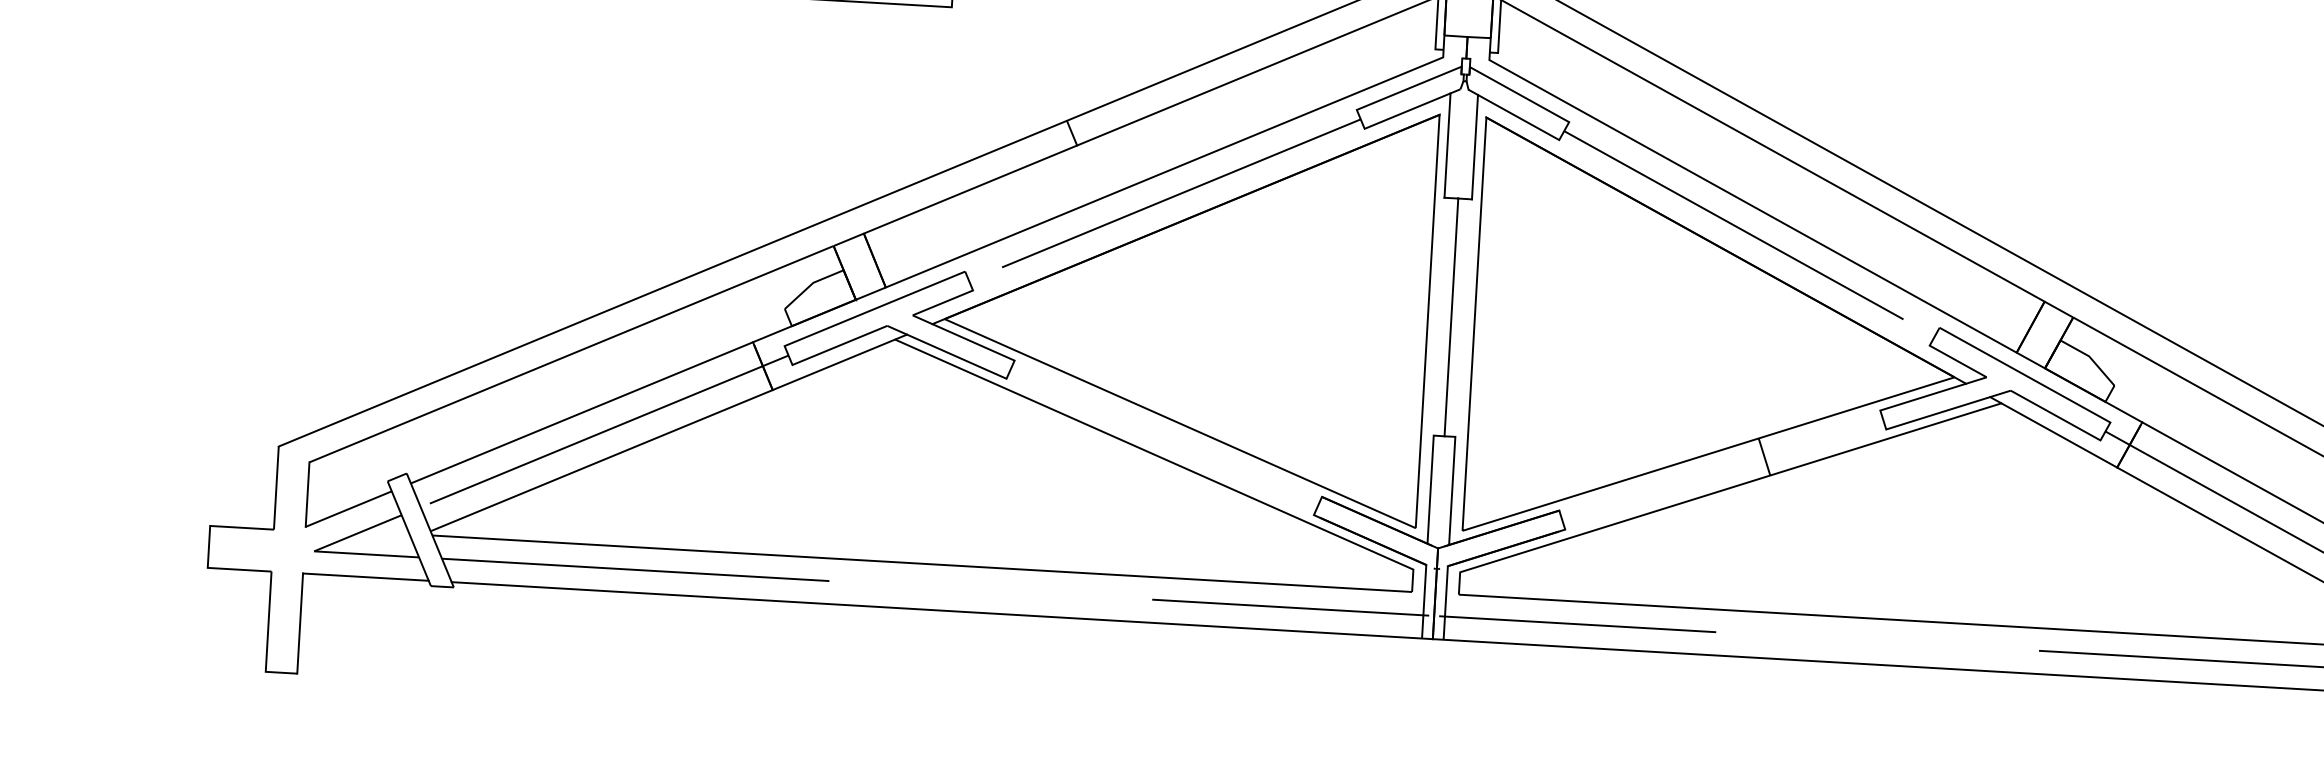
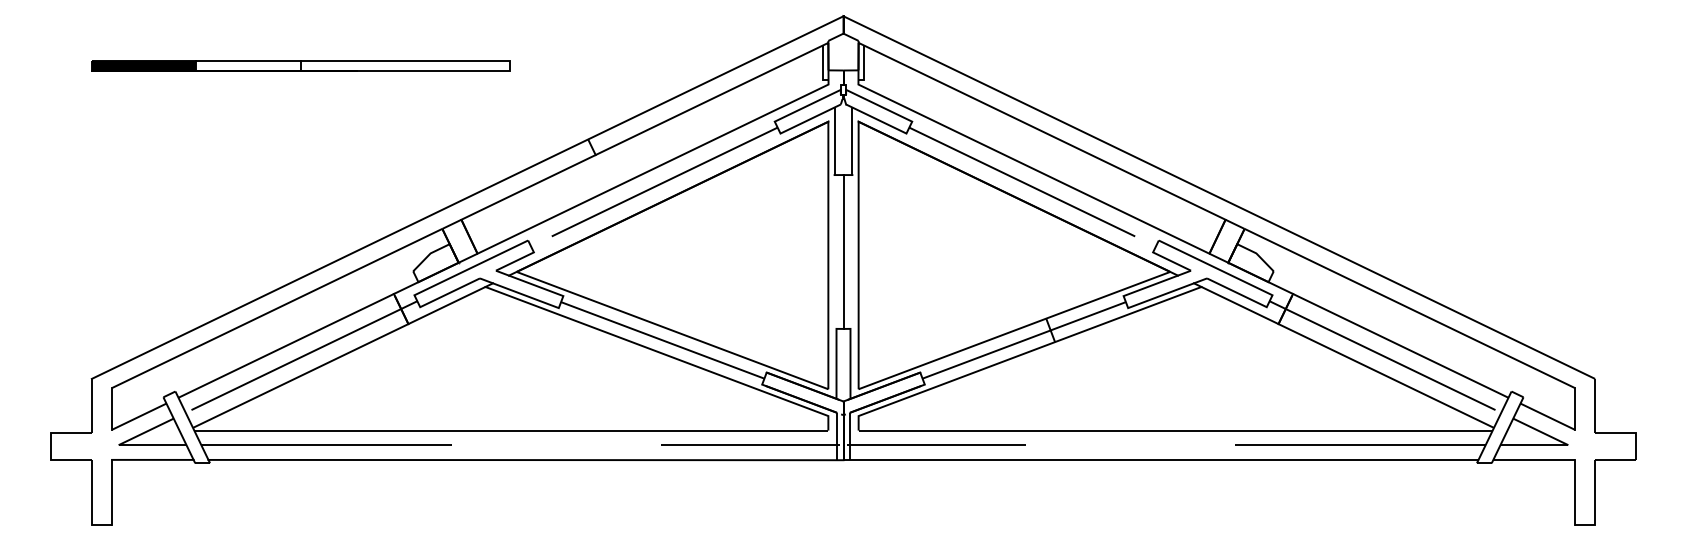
line: (1163, 438) -> (662, 340), added
line: (1721, 470) -> (1023, 340), added

